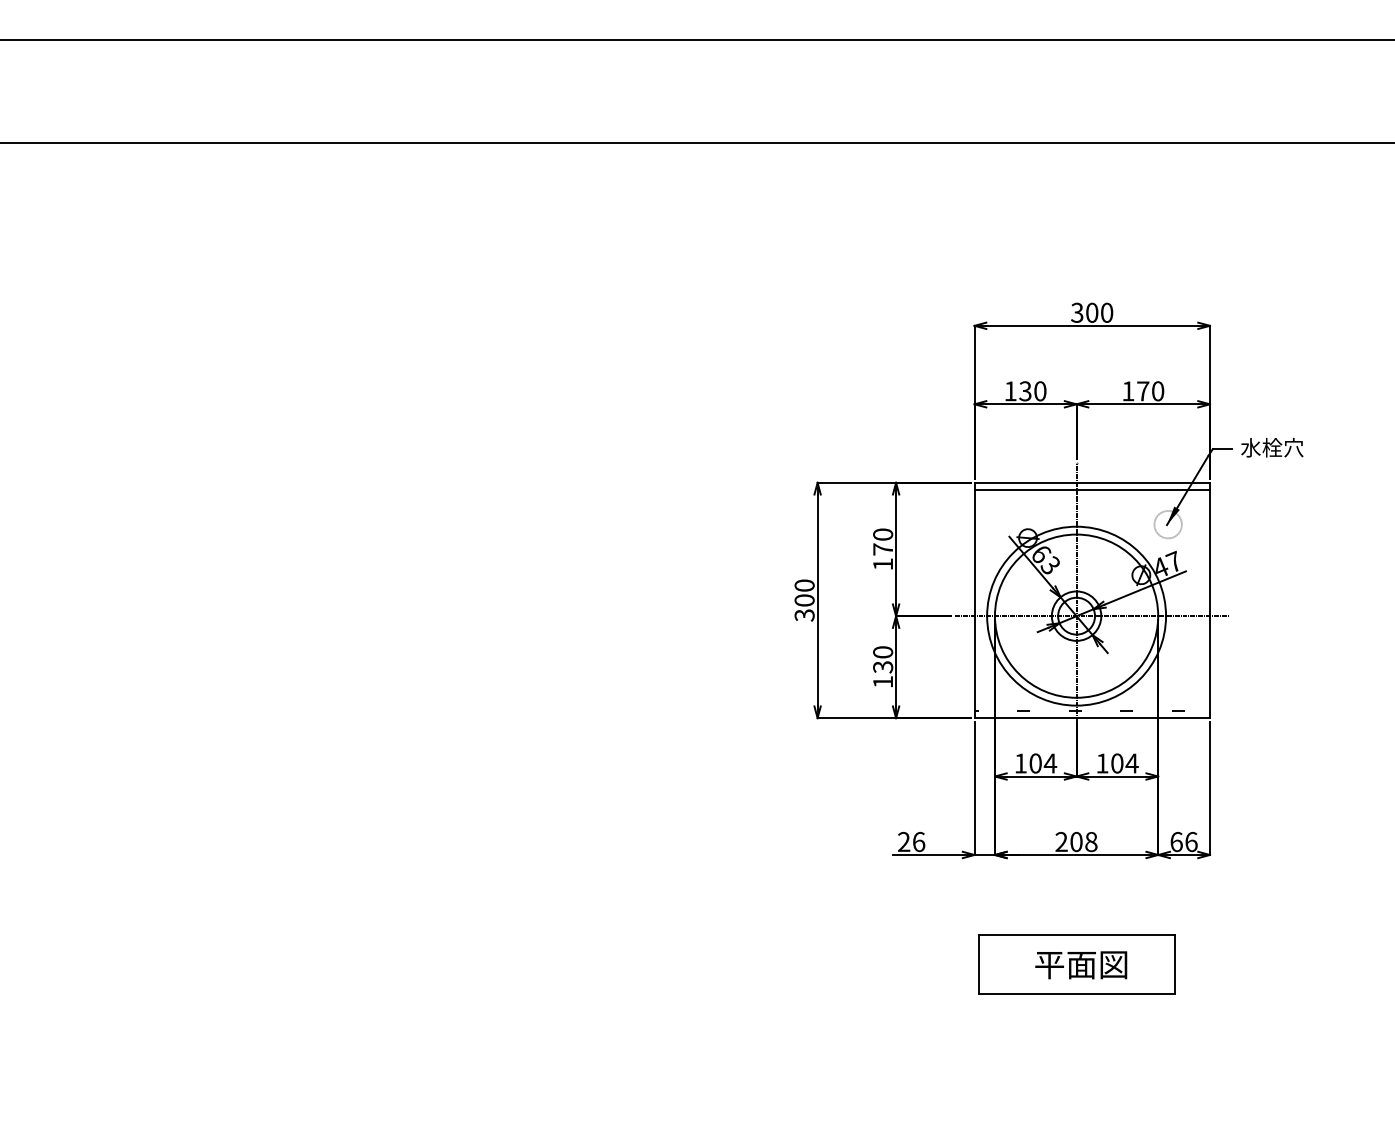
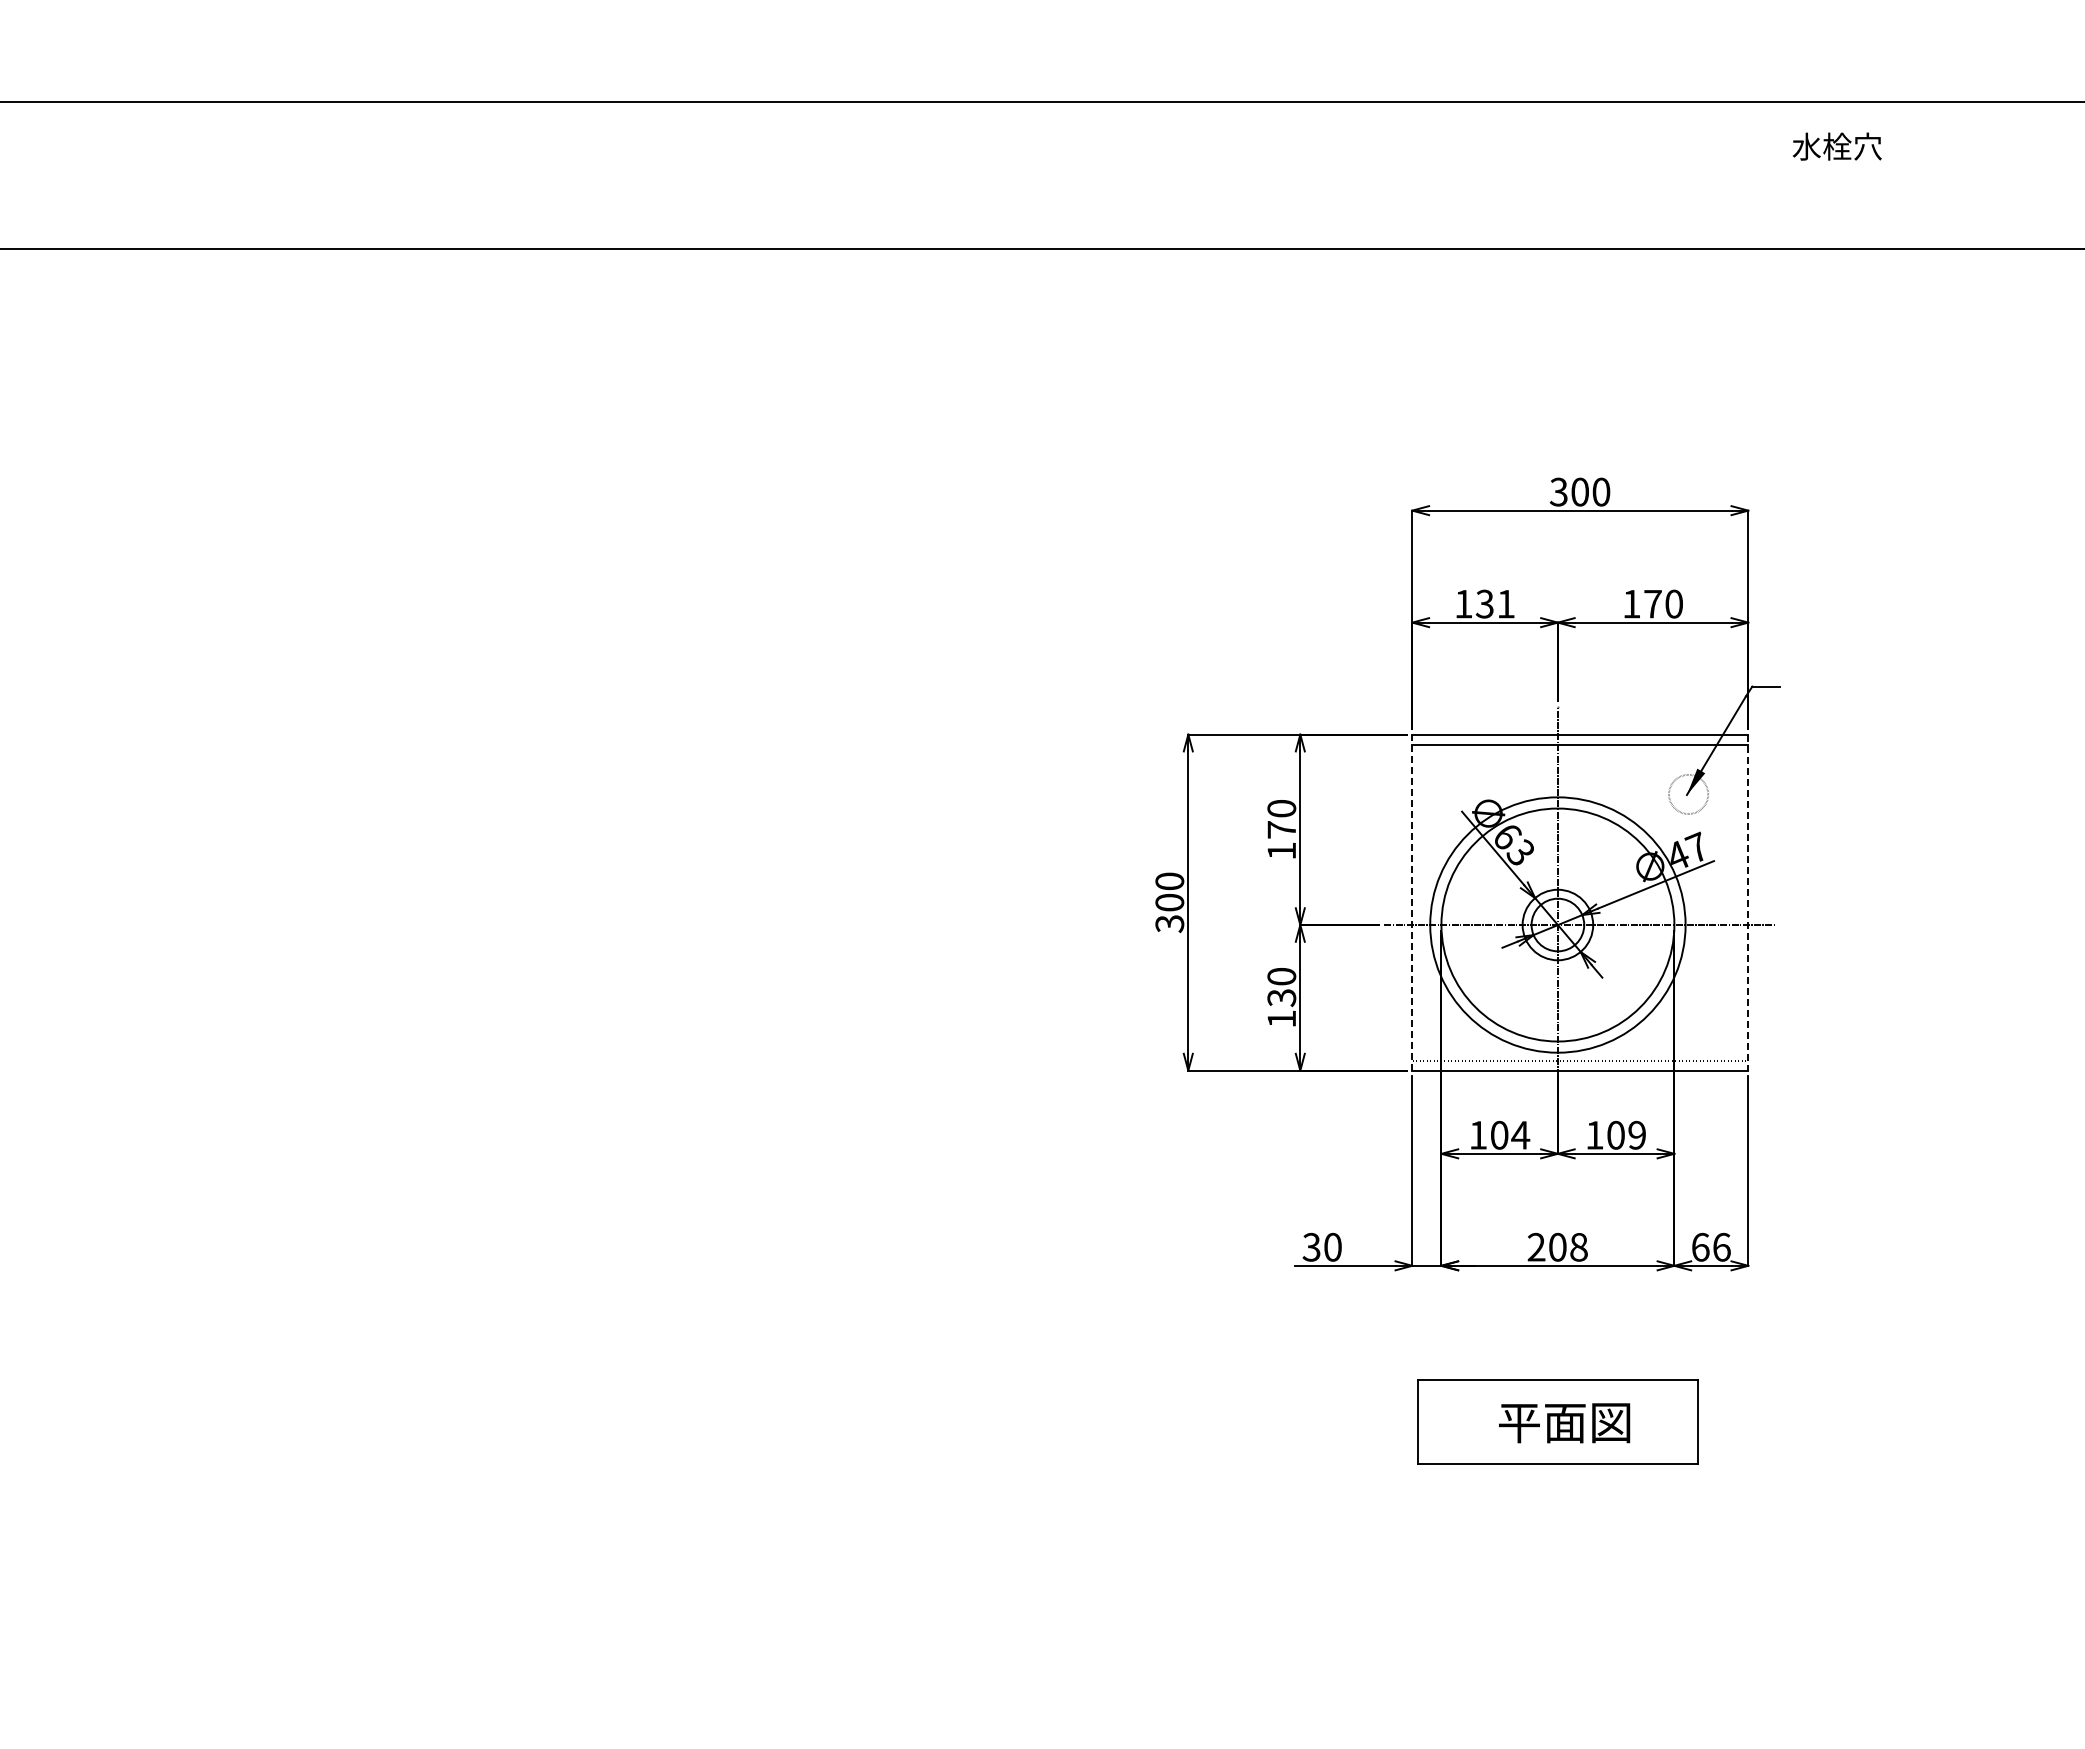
text: (1039, 390) -> (1505, 603), 130 -> 131
text: (1271, 447) -> (1836, 146), moved
line: (974, 600) -> (1412, 902), solid -> dashed
line: (1210, 600) -> (1748, 902), solid -> dashed
text: (1131, 762) -> (1636, 1134), 104 -> 109
text: (910, 841) -> (1321, 1246), 26 -> 30

